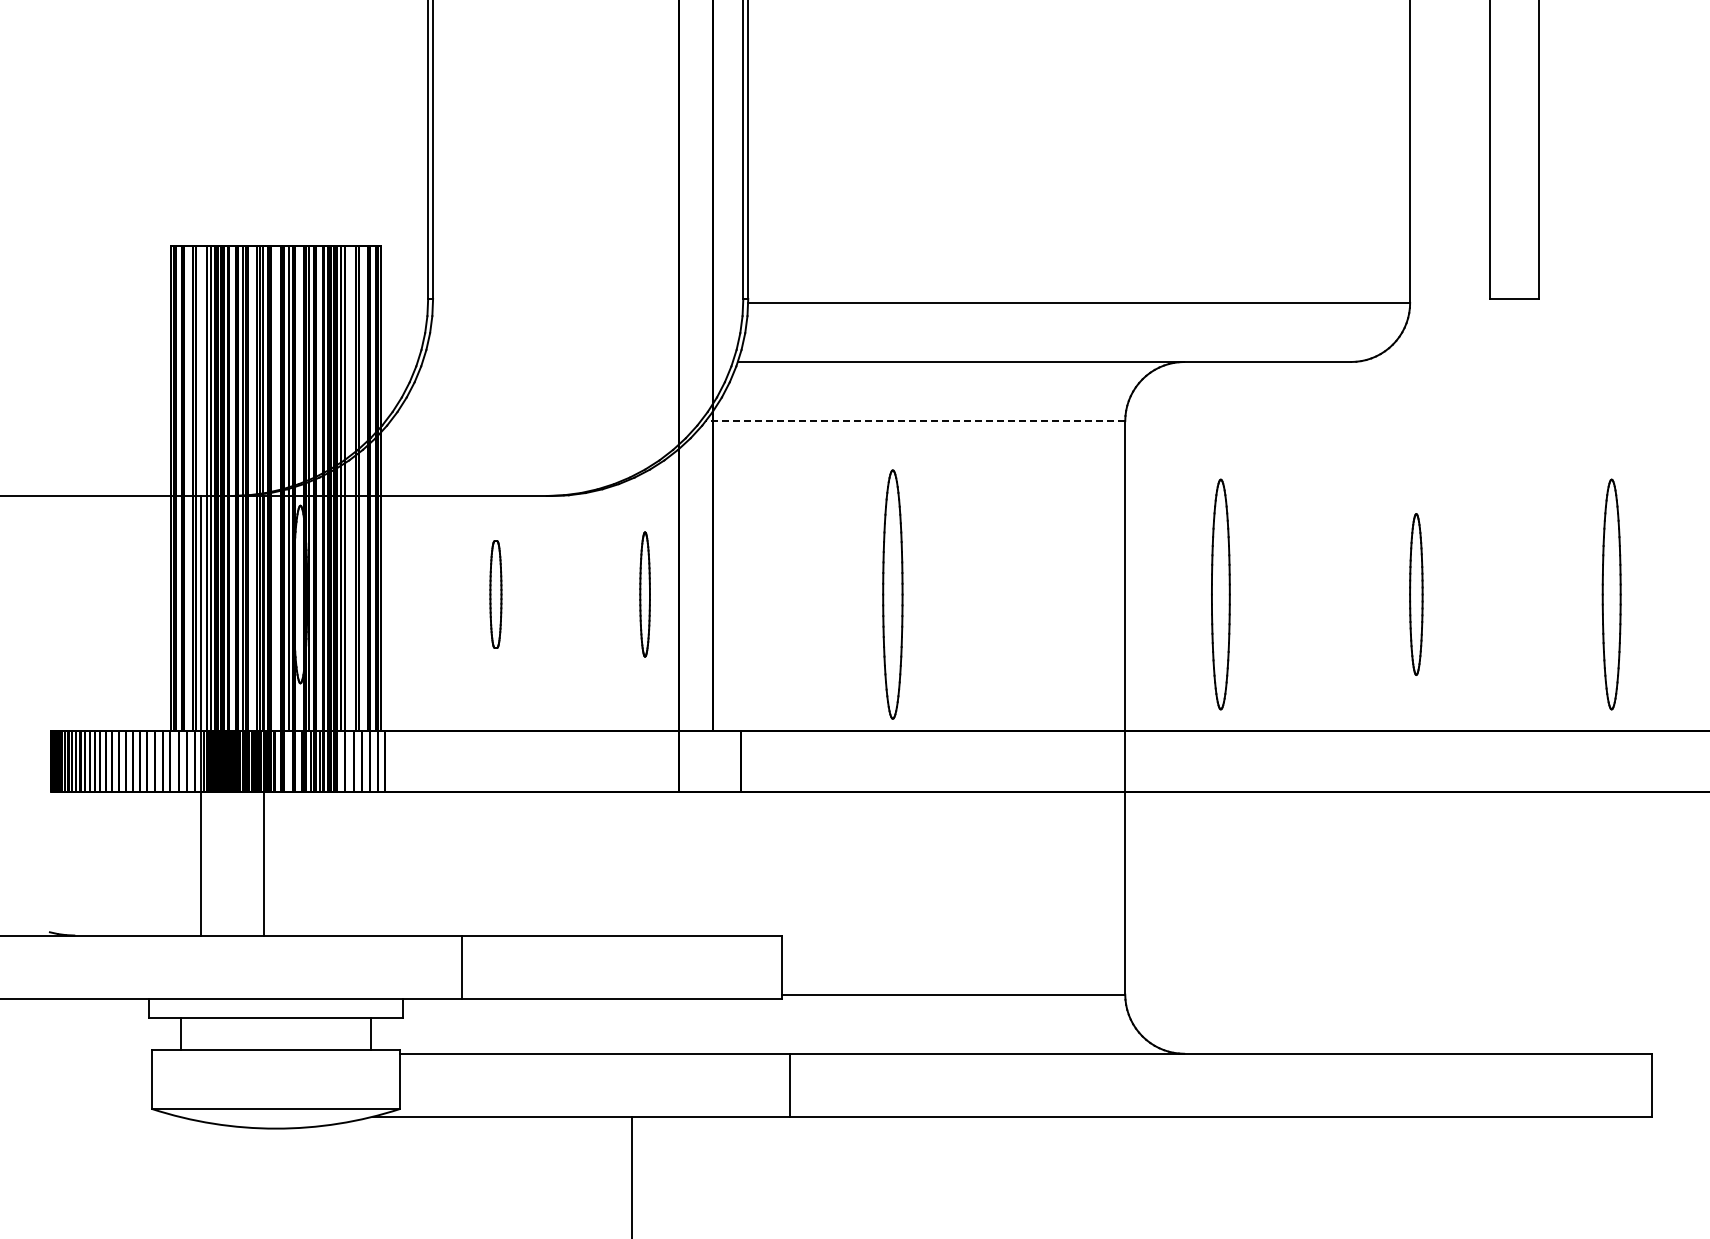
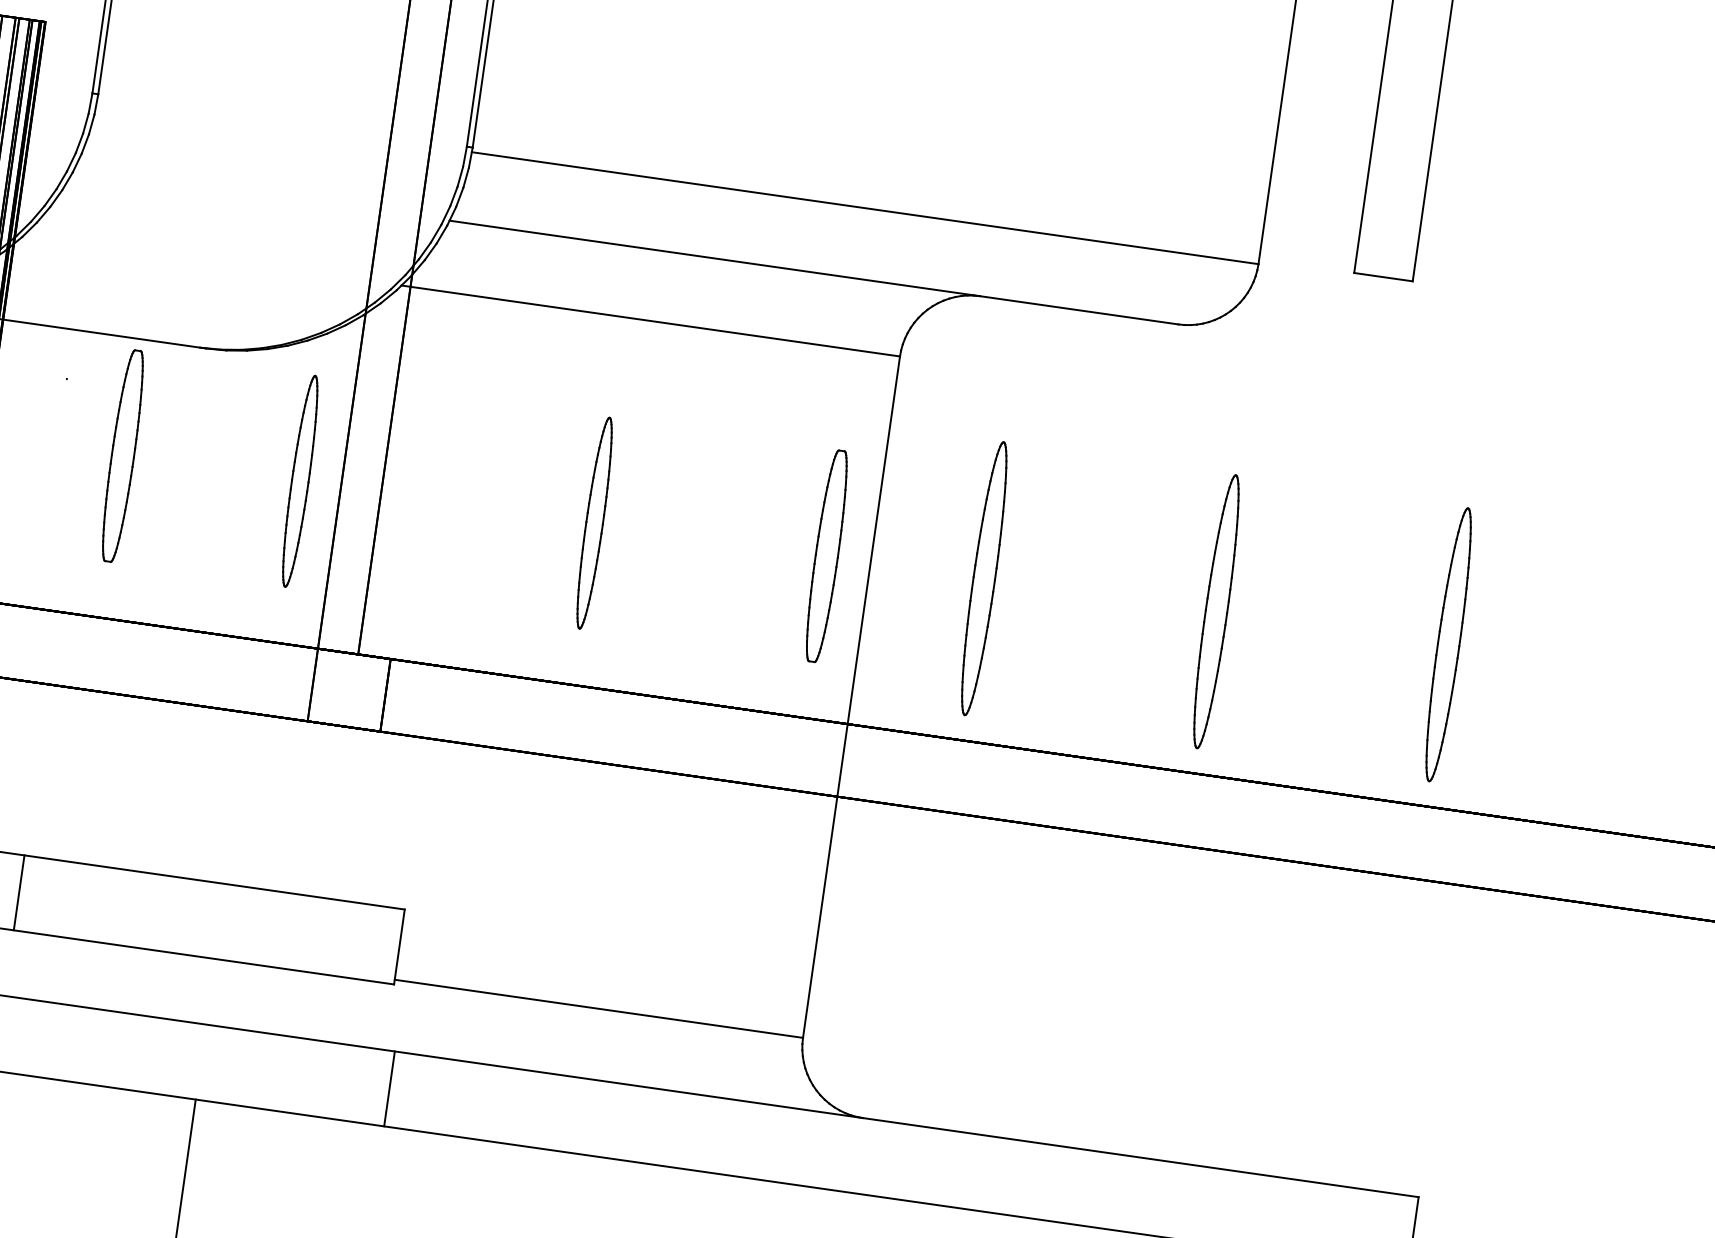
line: (915, 421) -> (650, 321), dashed -> solid
part: (495, 594) -> (122, 455), size x1.67
part: (644, 594) -> (299, 481), size x1.43
part: (892, 594) -> (594, 523), size x0.71
part: (1088, 594) -> (827, 556), added
part: (1416, 594) -> (1216, 611), size x1.43

